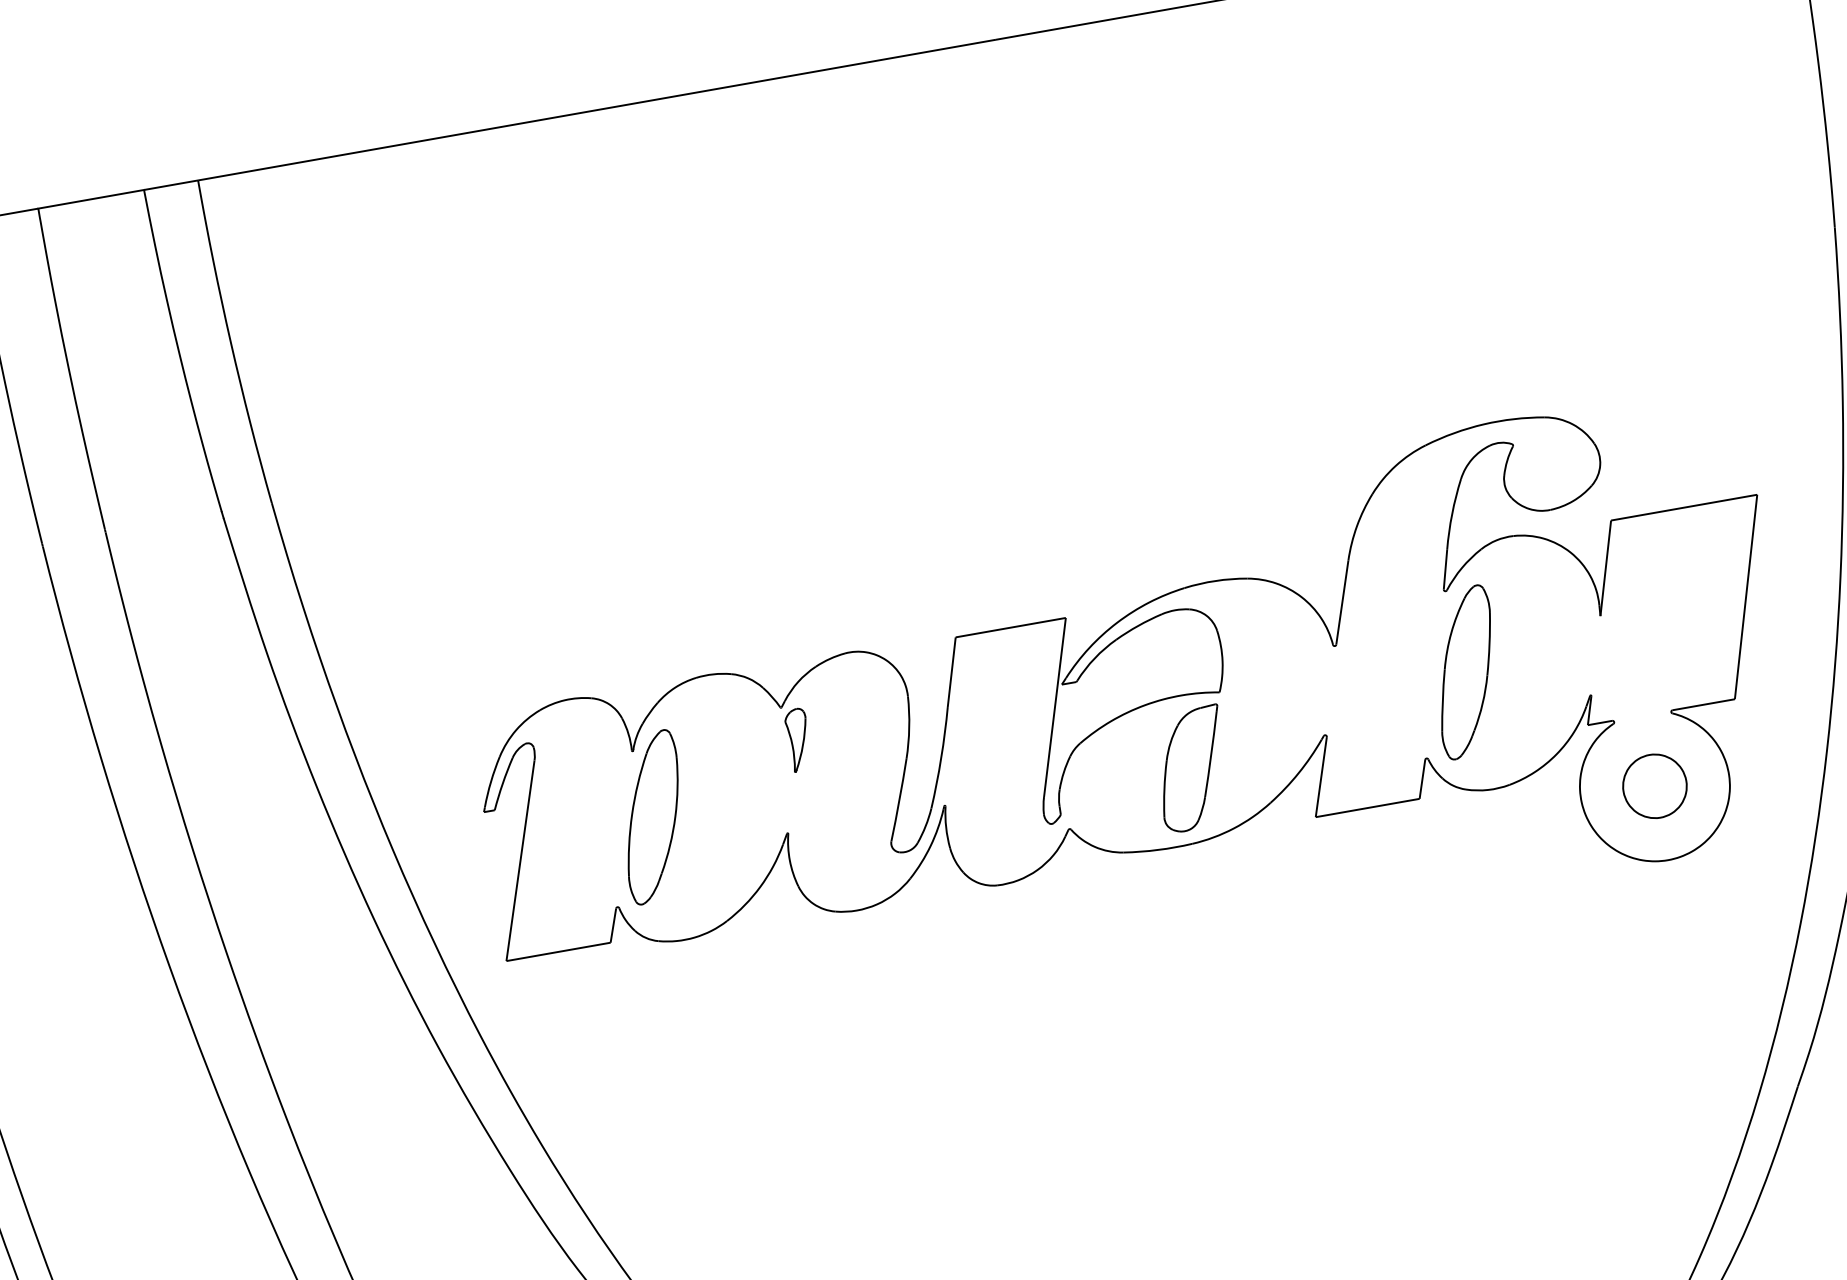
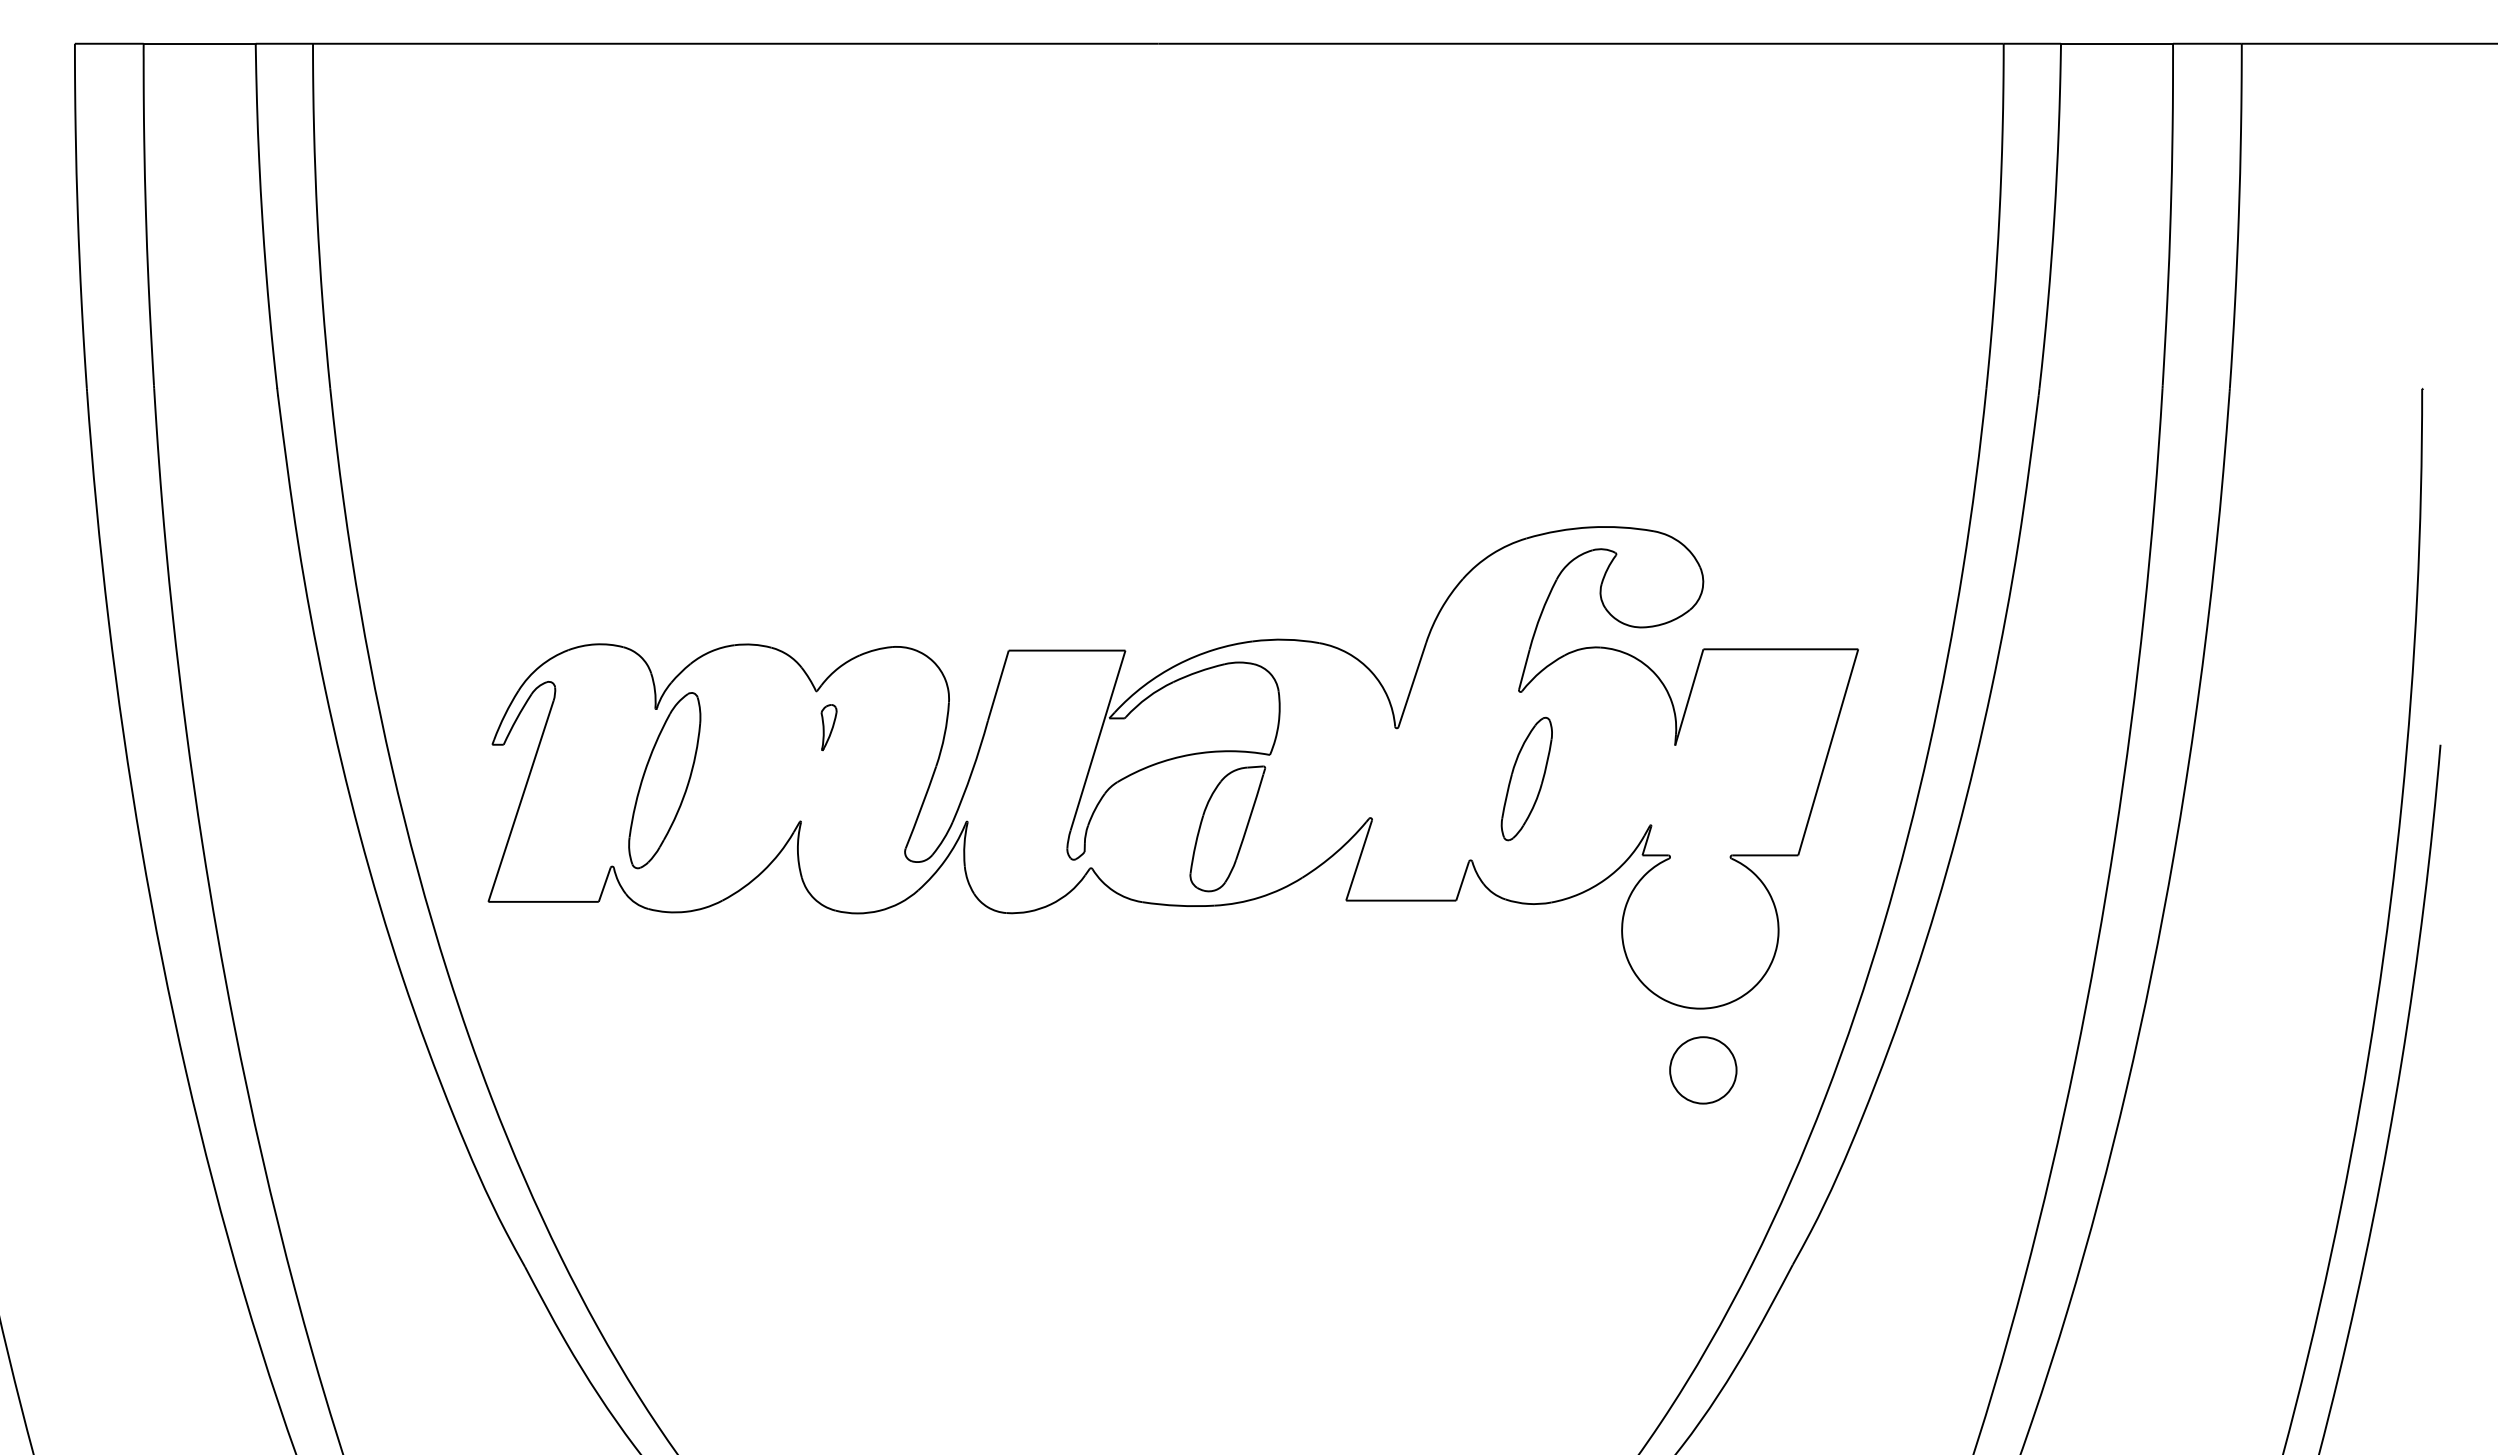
part: (1465, 671) -> (1526, 778), size x0.7
part: (798, 739) -> (828, 727), size x0.7
part: (1655, 786) -> (1703, 1070), moved

